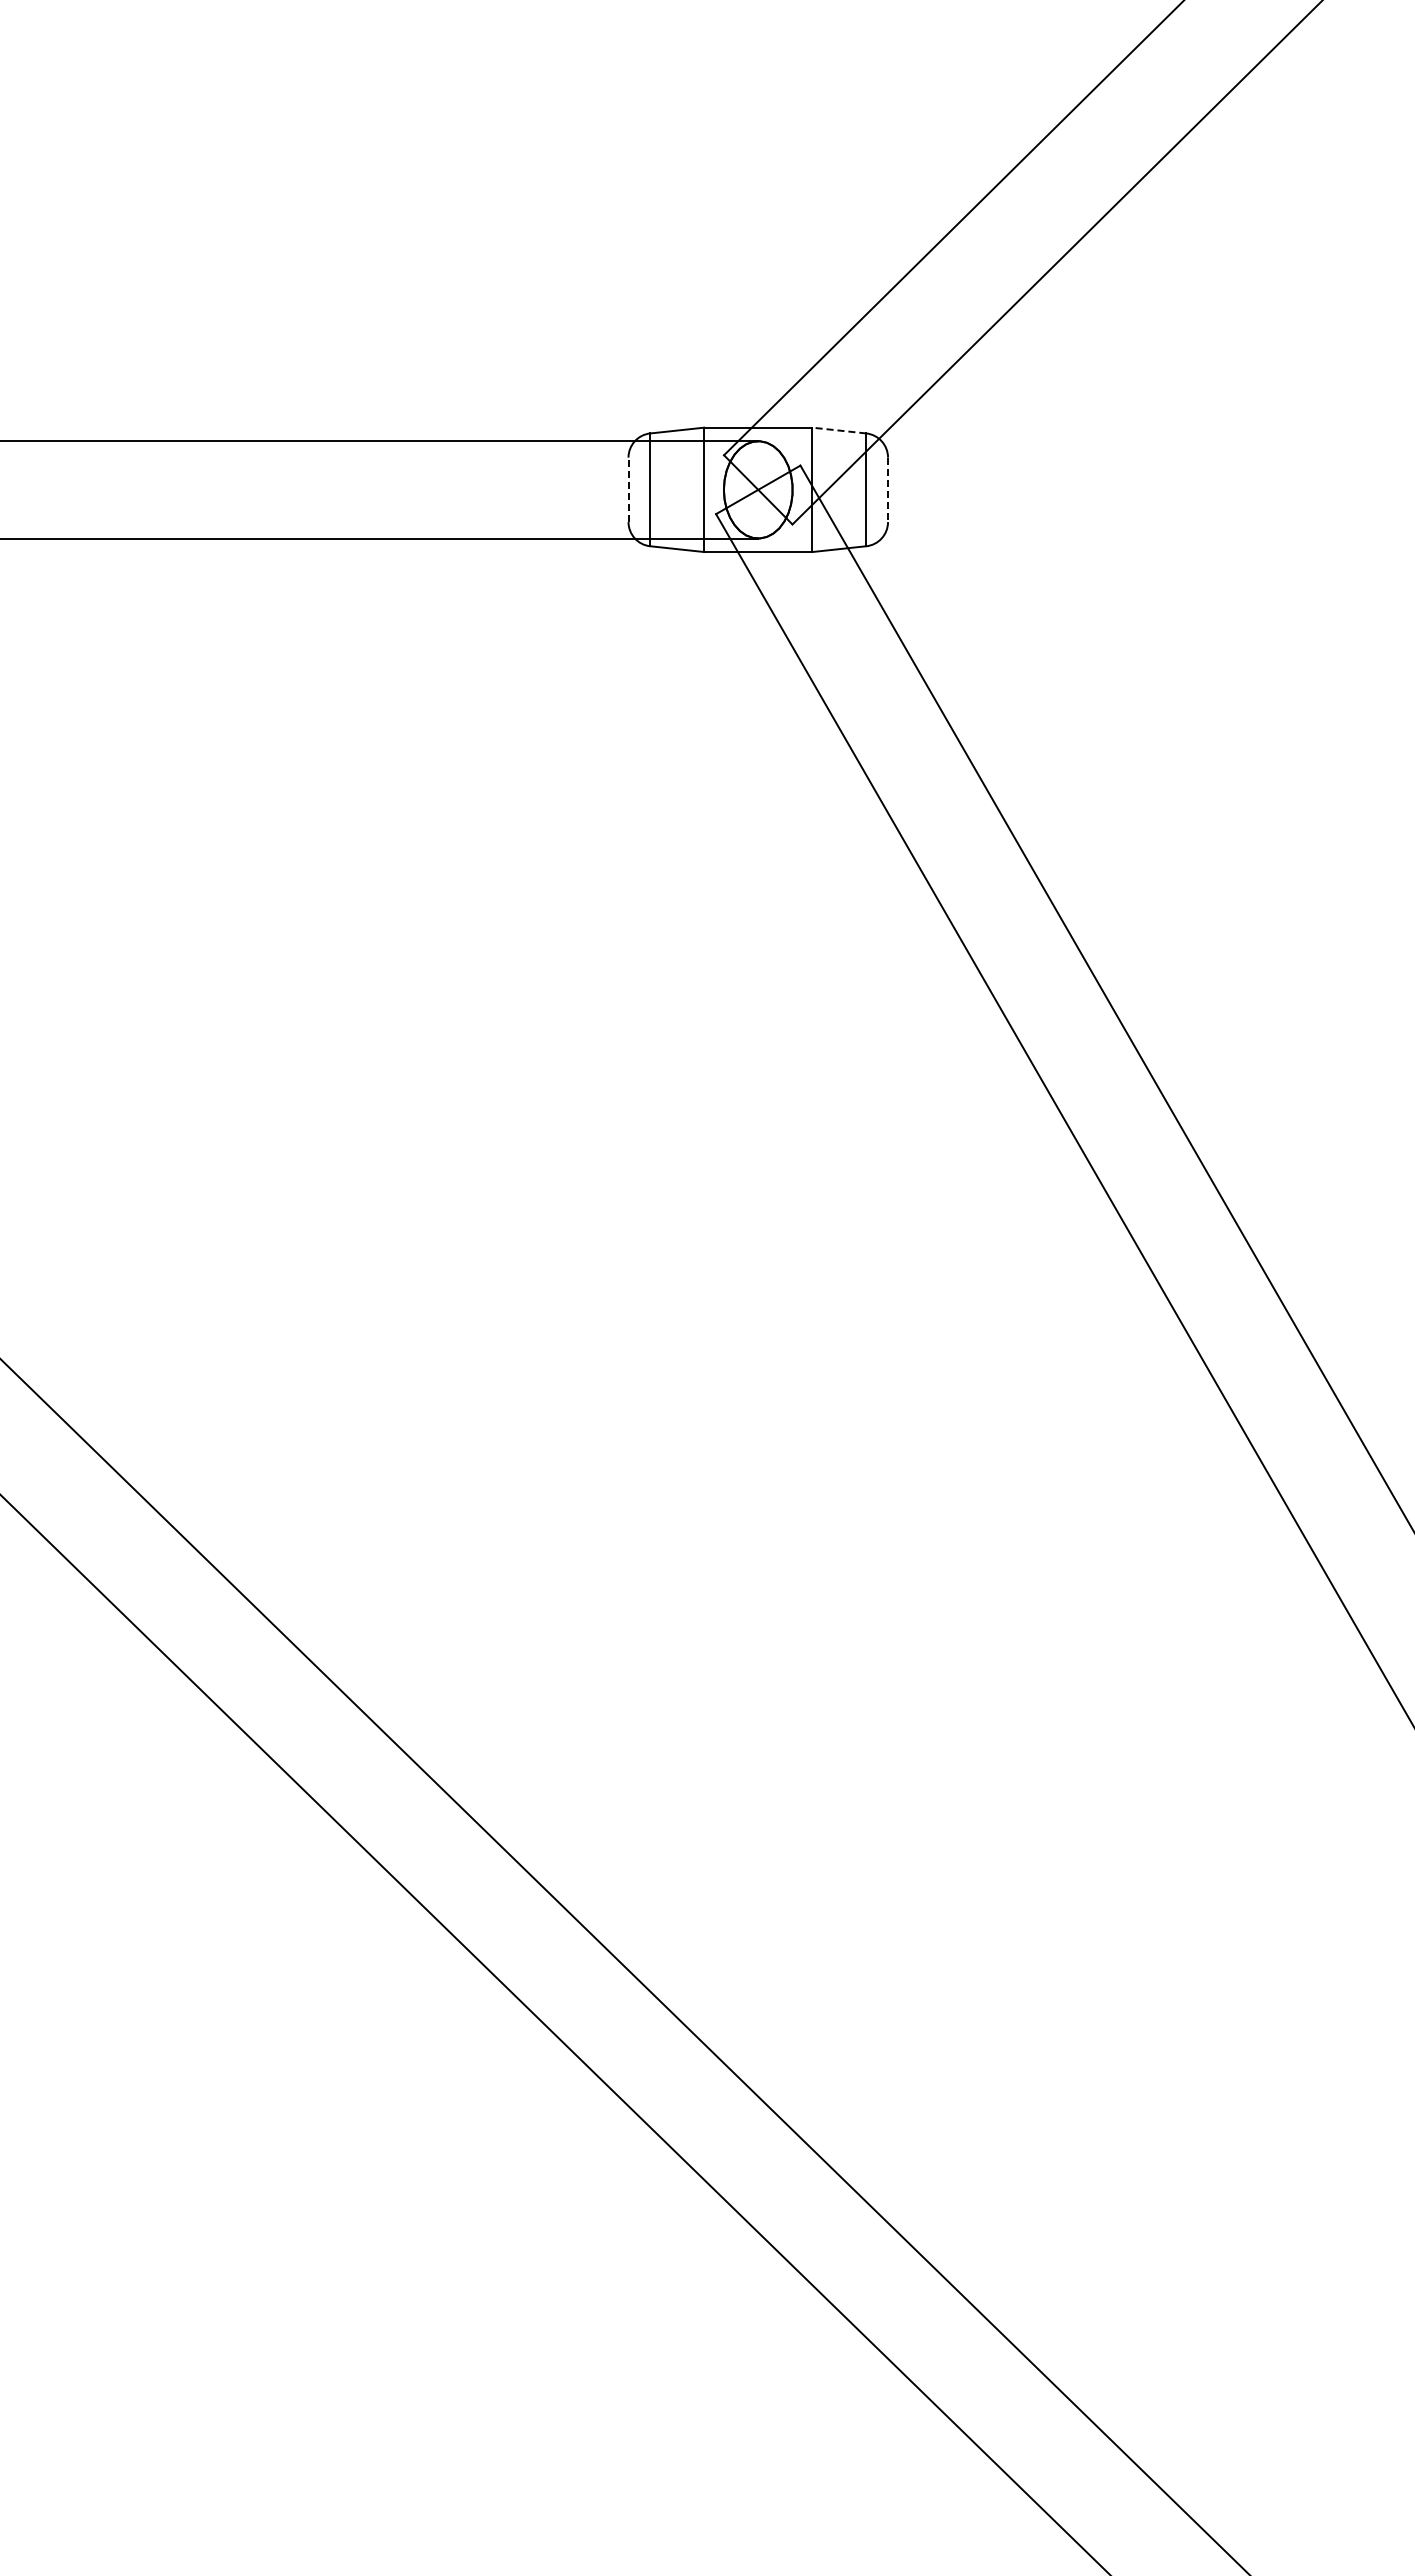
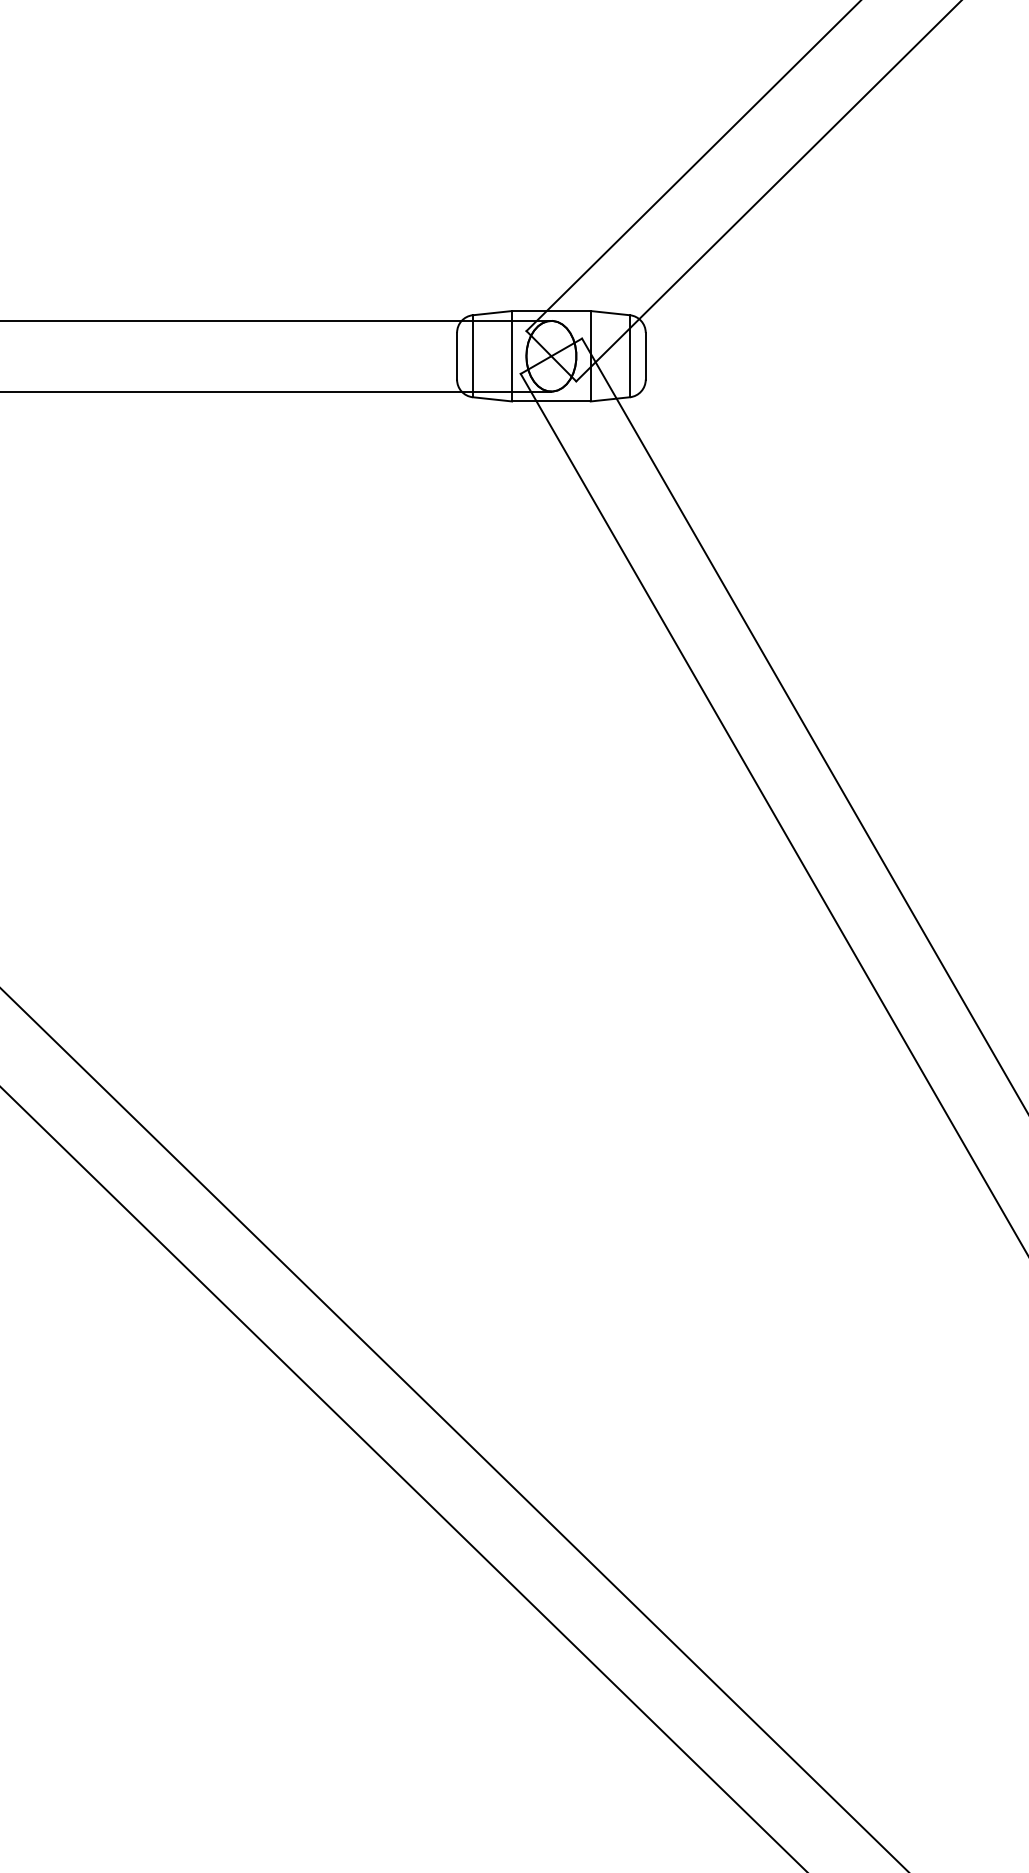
line: (838, 430) -> (609, 313), dashed -> solid
line: (628, 489) -> (457, 355), dashed -> solid
line: (888, 490) -> (646, 356), dashed -> solid

